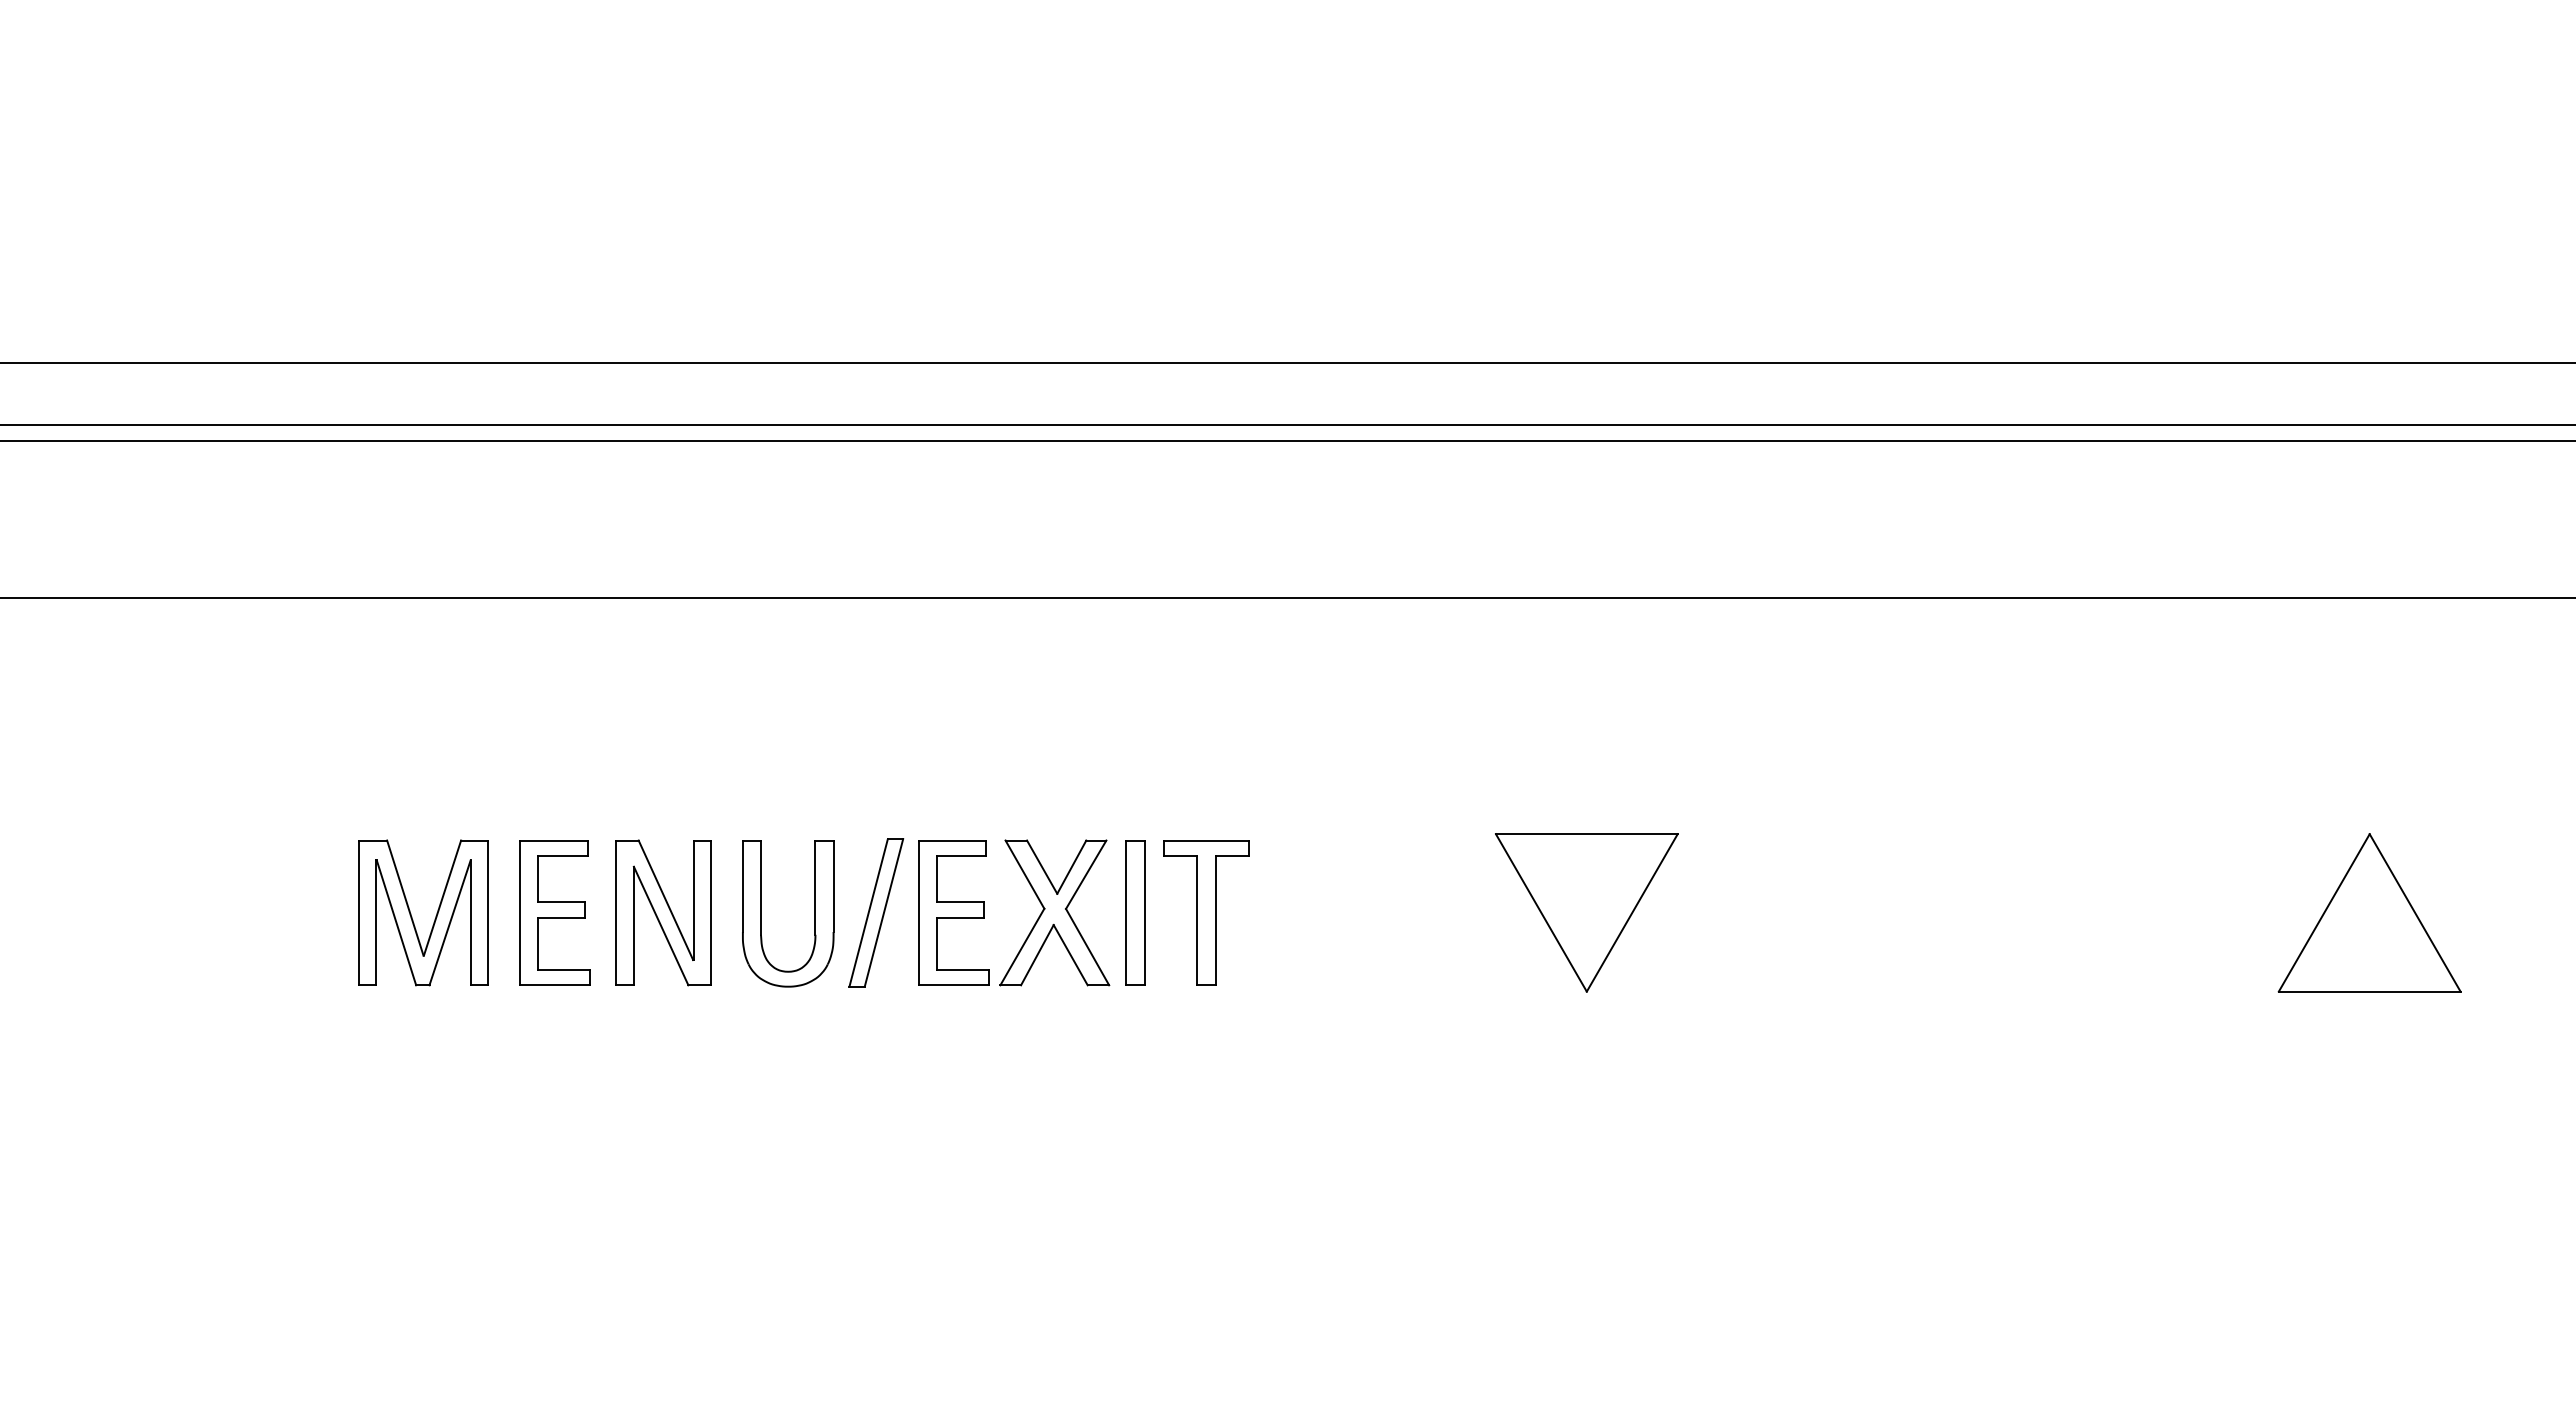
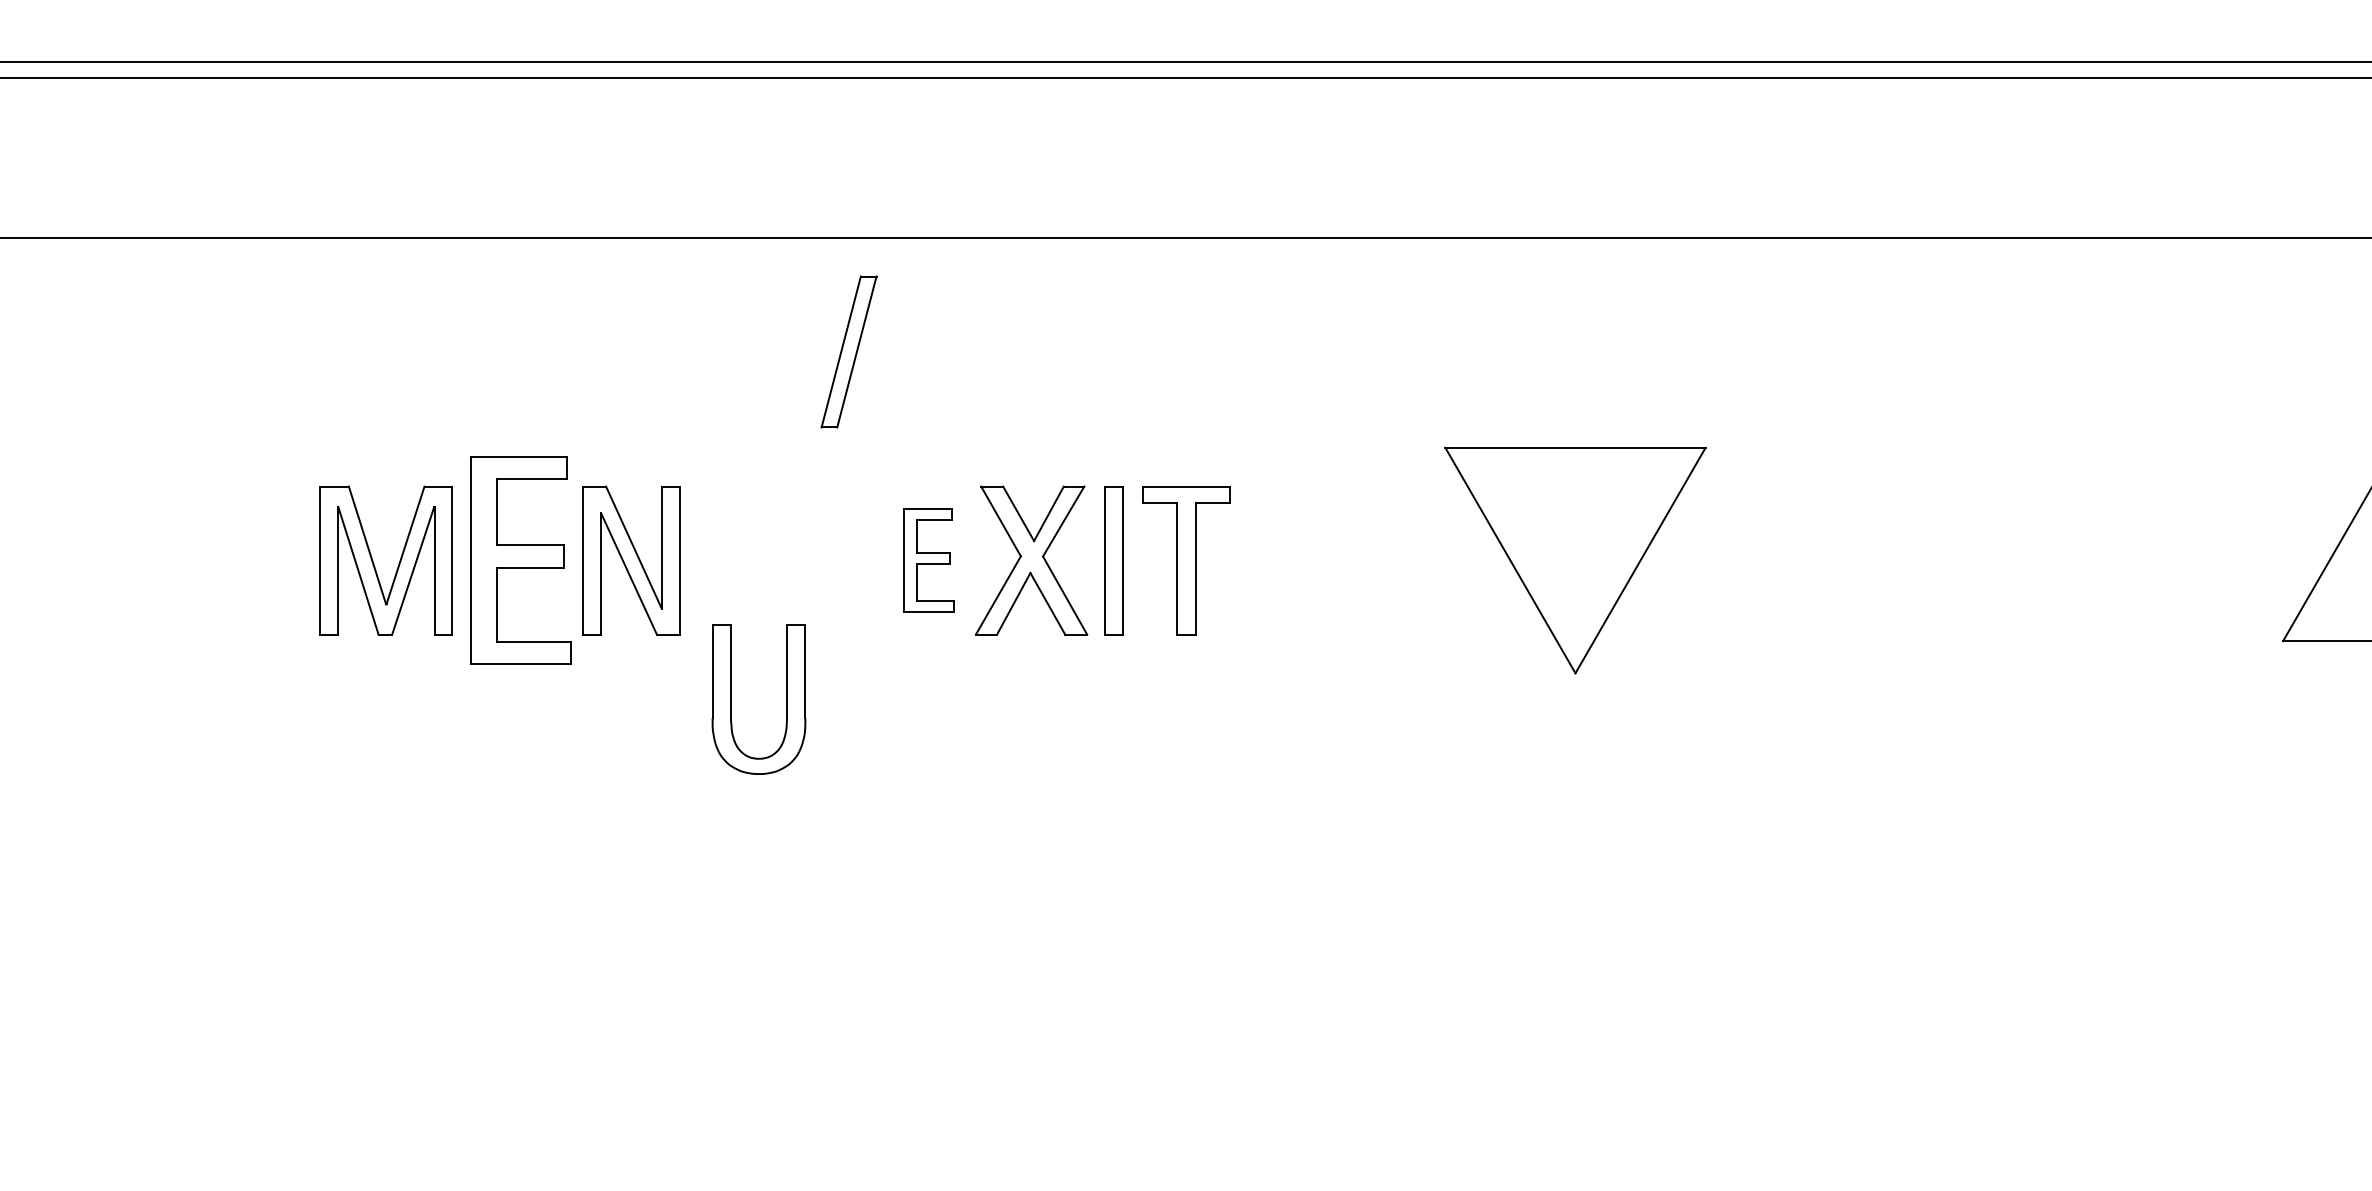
part: (554, 912) -> (520, 560), size x1.4
part: (876, 912) -> (849, 351), moved
part: (953, 912) -> (927, 560), size x0.7
part: (1586, 912) -> (1575, 560), size x1.4
part: (814, 913) -> (785, 699), moved

